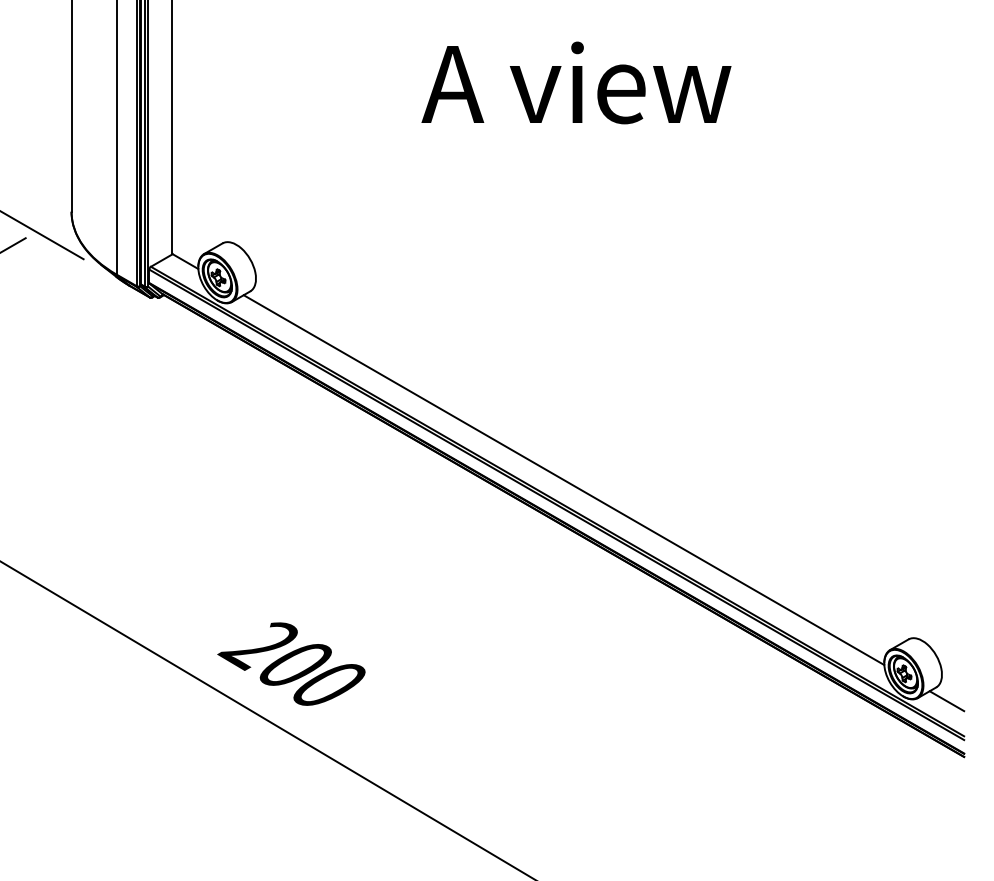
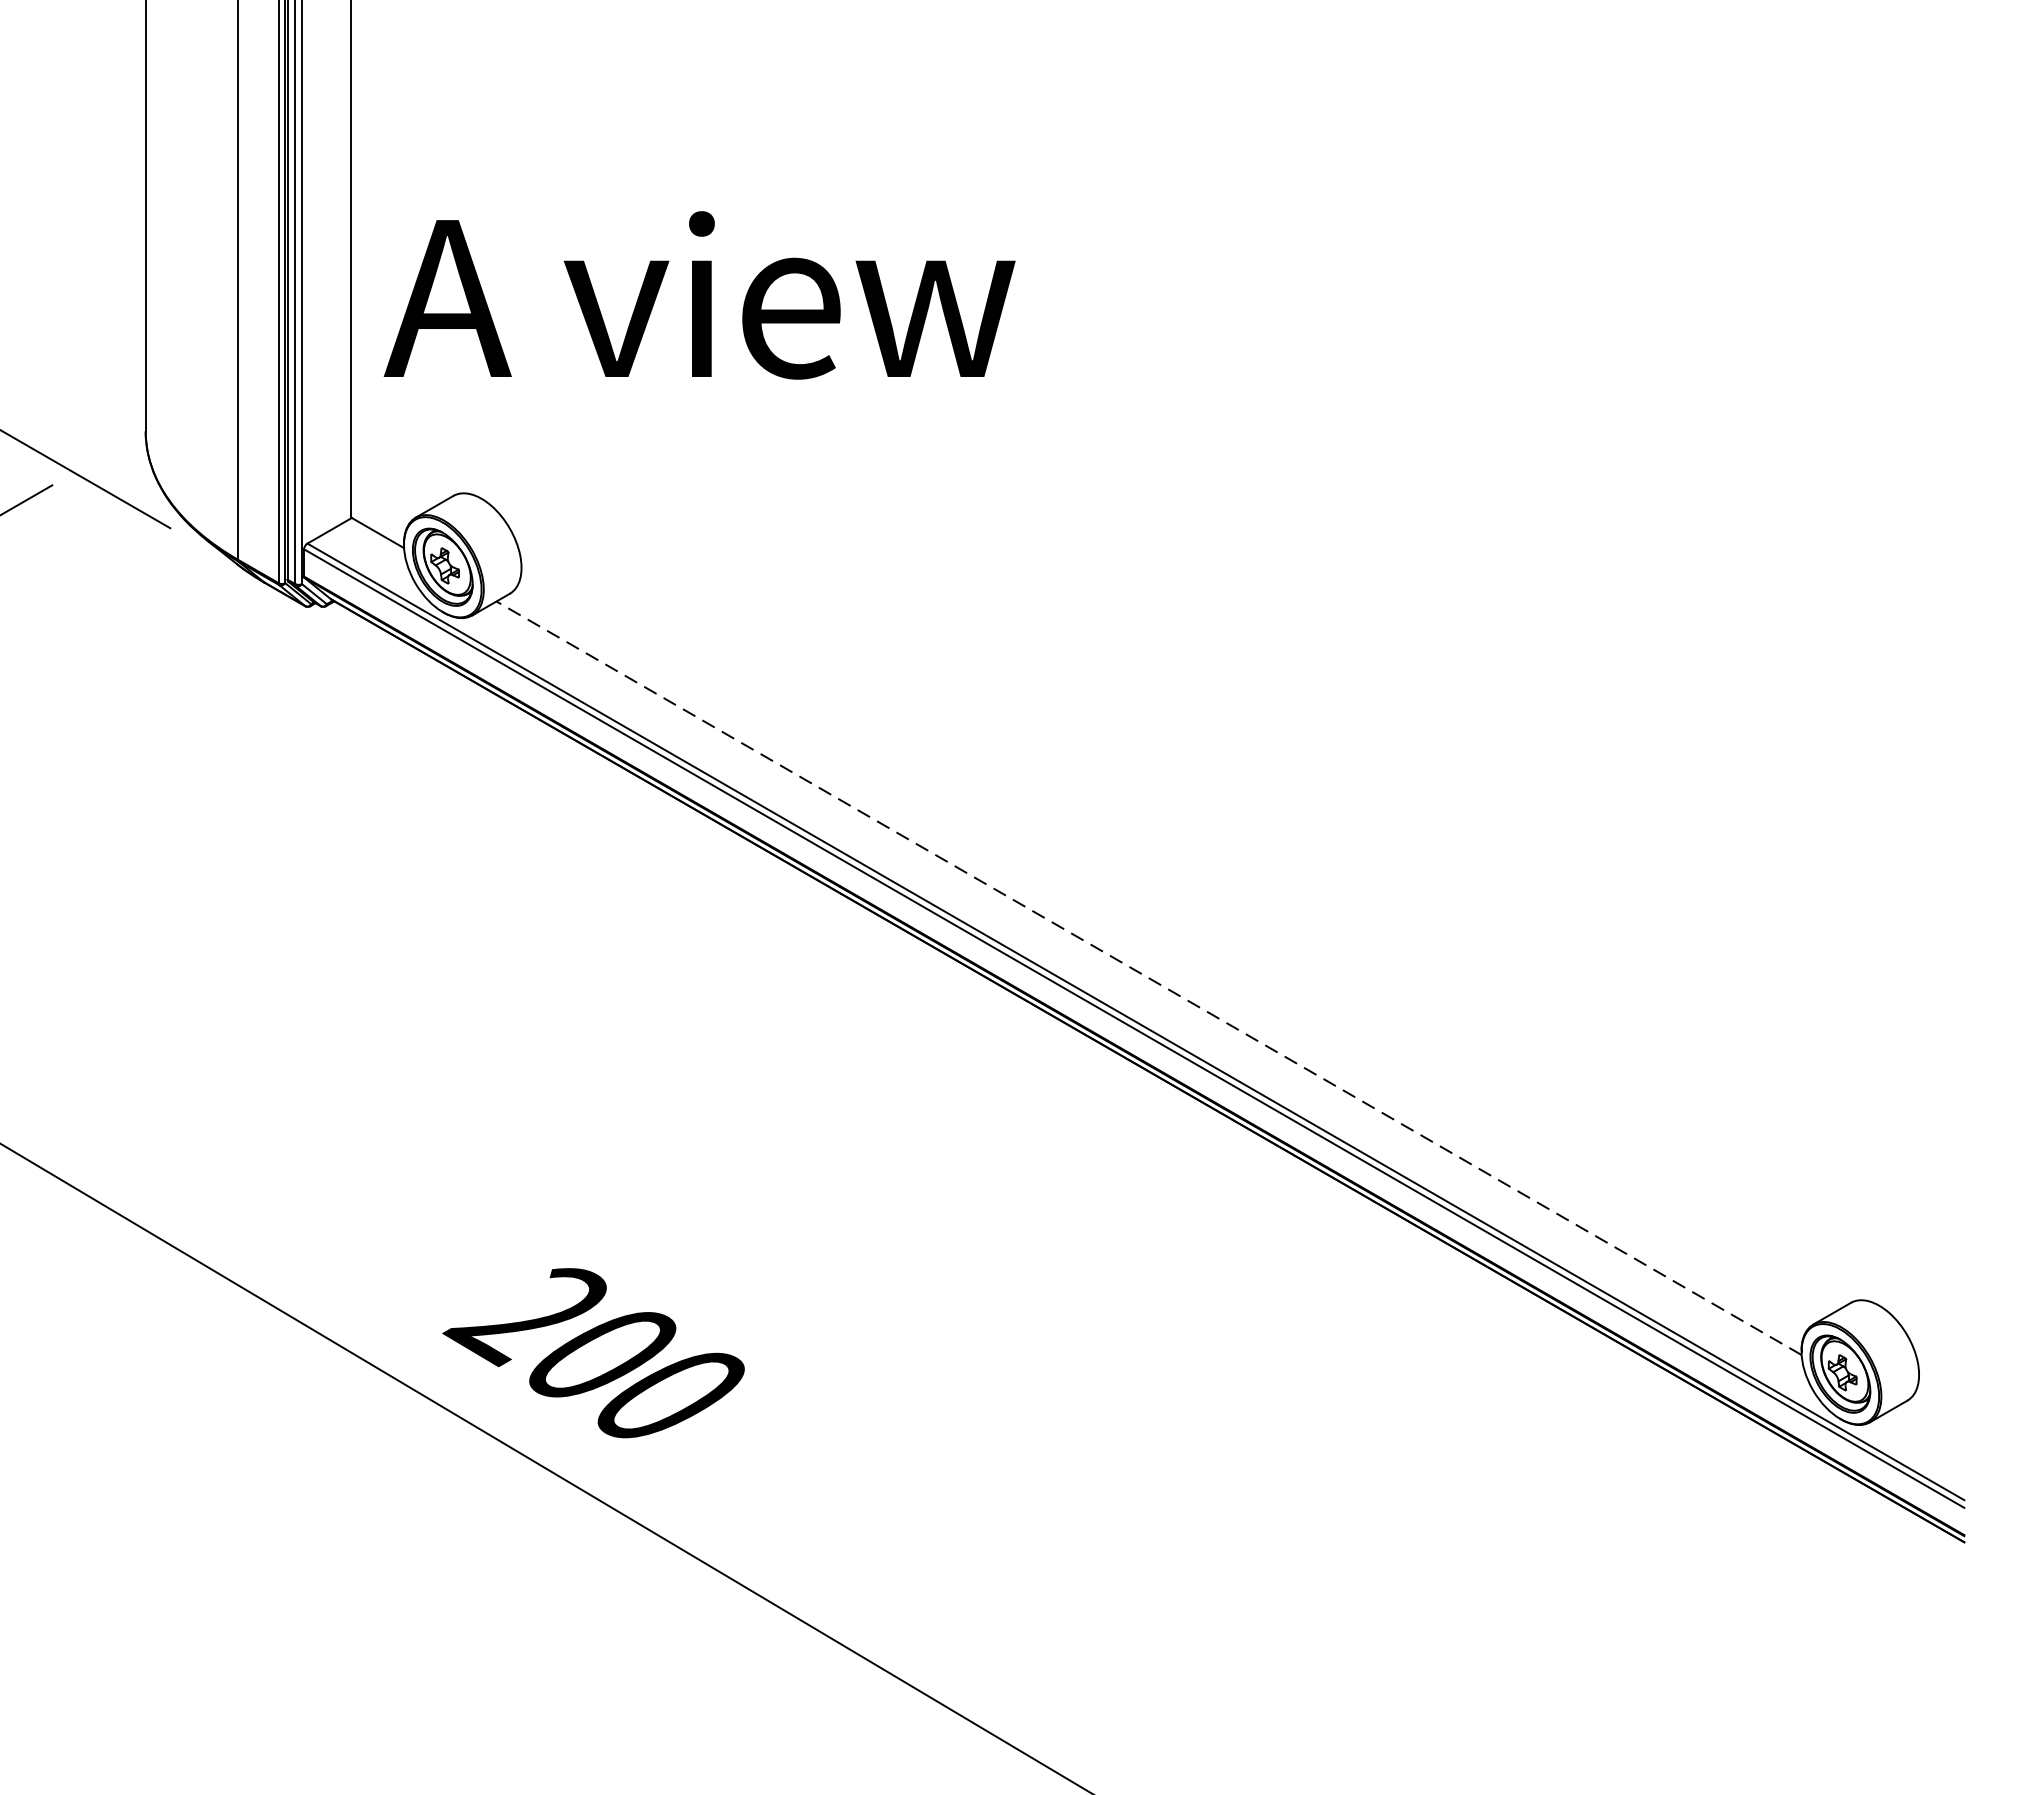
text: (576, 82) -> (699, 294), moved
line: (564, 480) -> (1150, 978), solid -> dashed
line: (946, 701) -> (1928, 1429), removed

